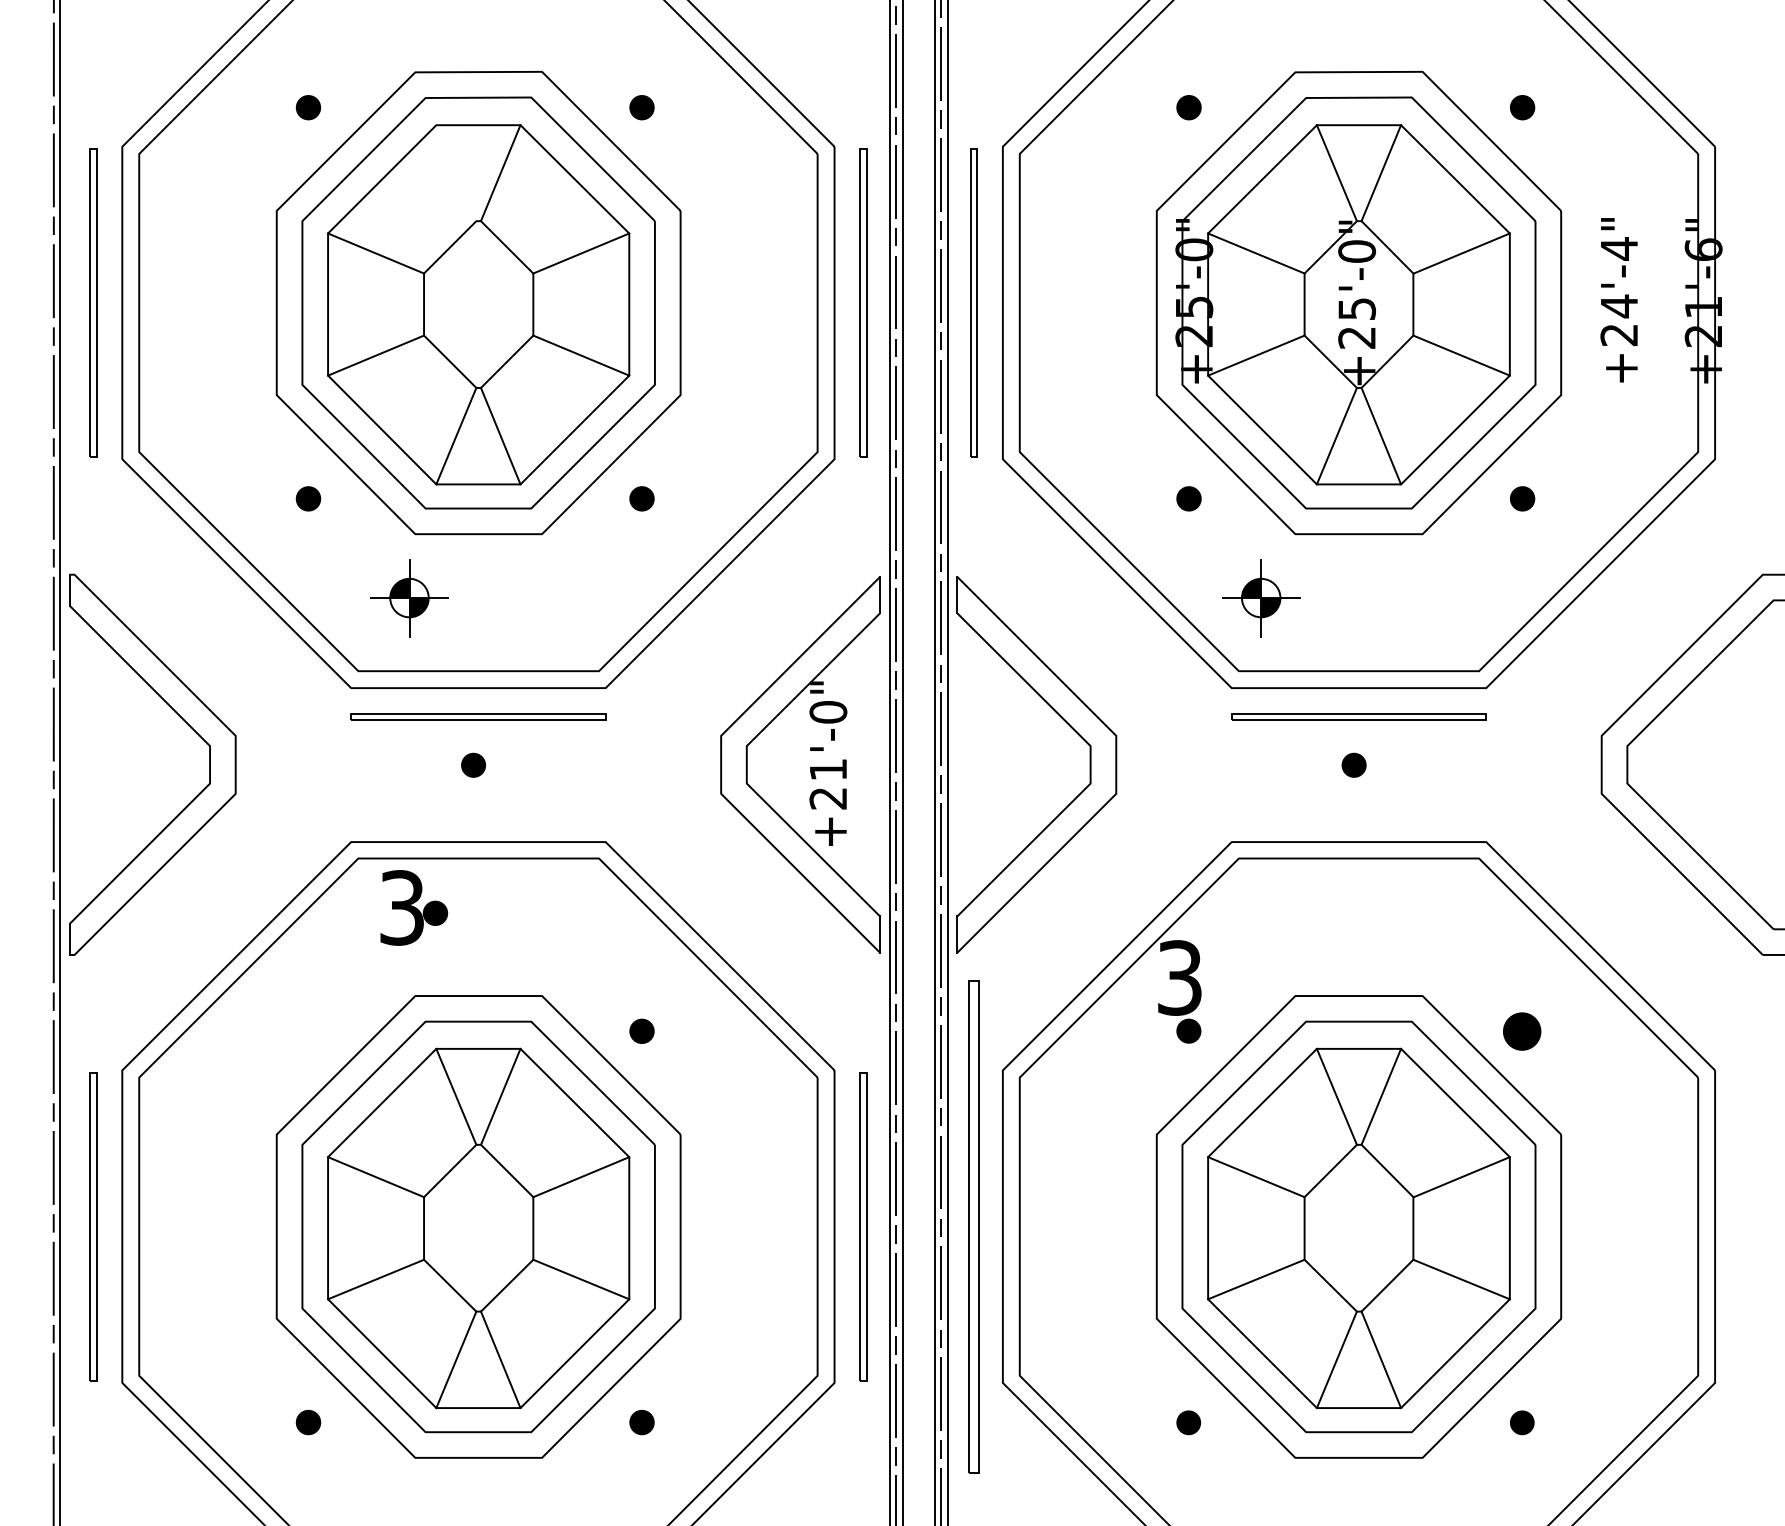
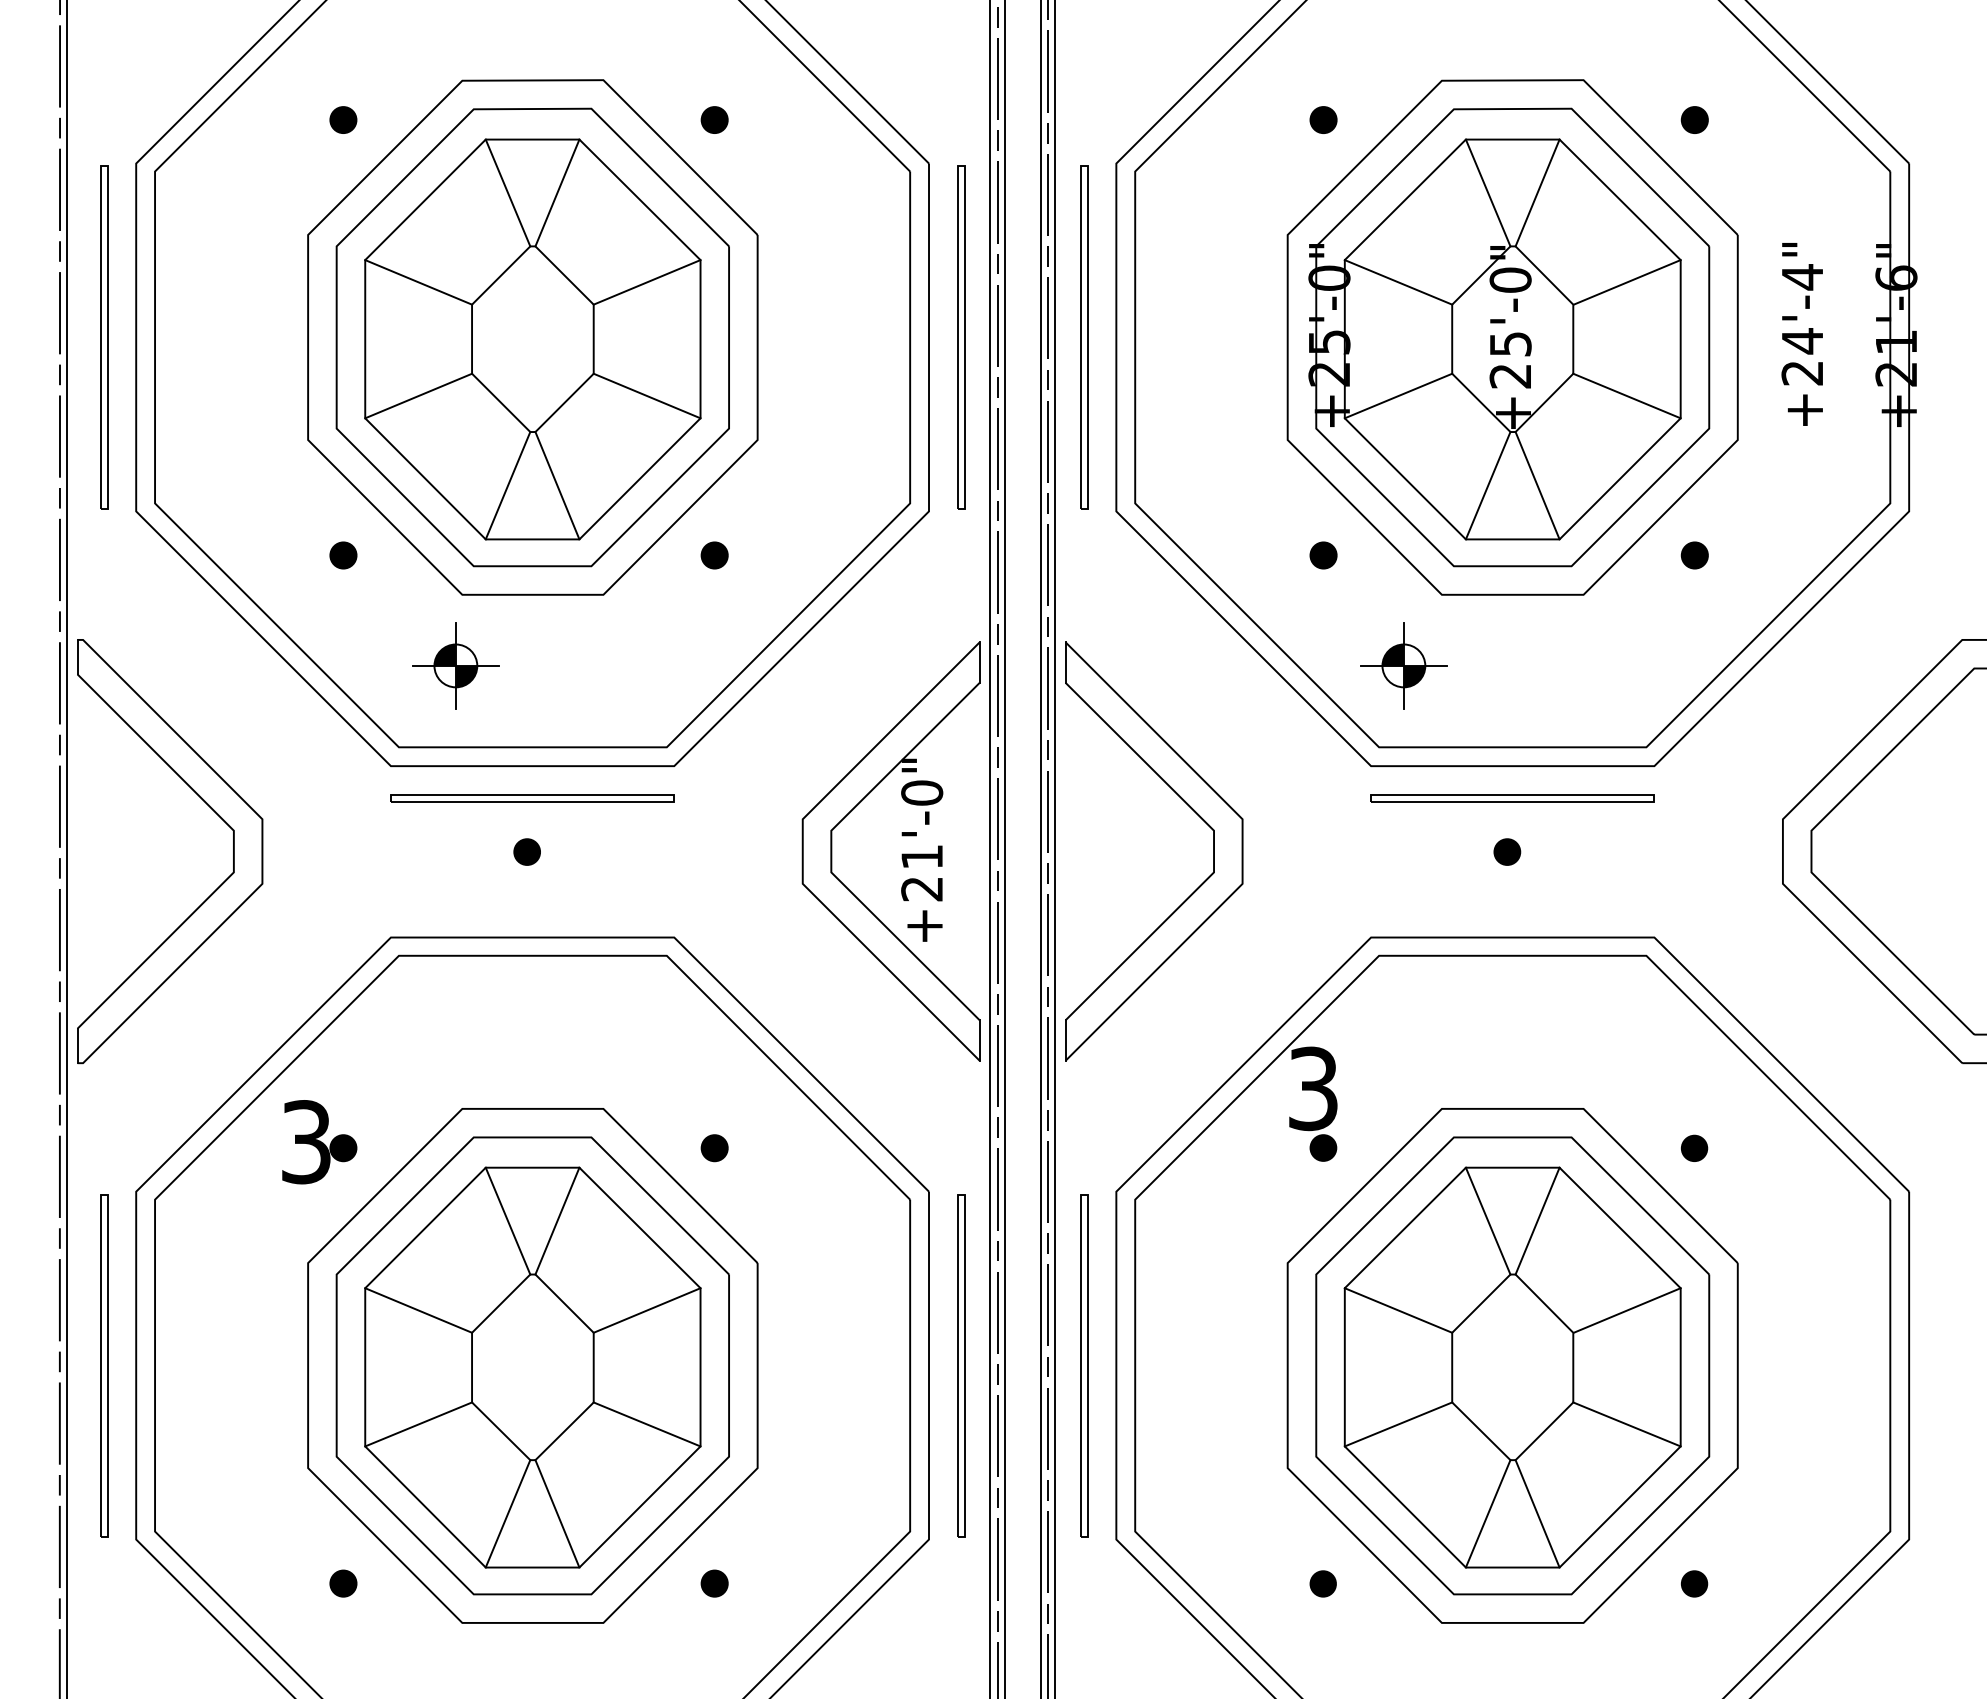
line: (456, 173) -> (508, 193), added
part: (414, 907) -> (320, 1141), moved
part: (1522, 1031) -> (1694, 1148), size x0.62
part: (973, 1226) -> (1083, 1365), size x0.62

